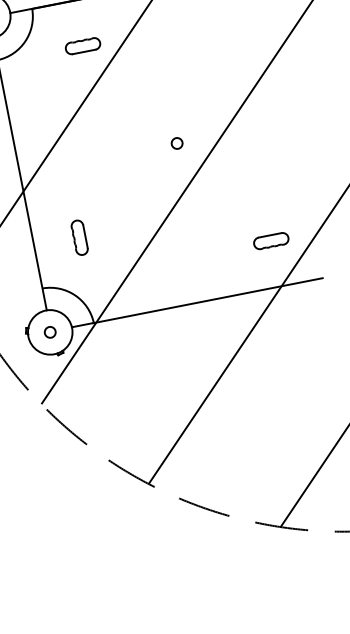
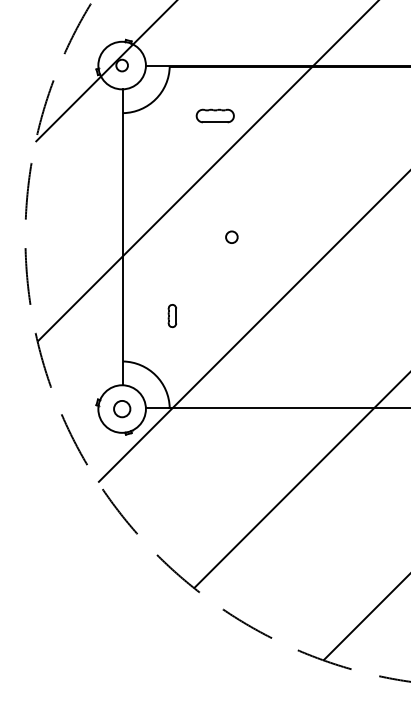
circle: (176, 142) -> (231, 236), moved
part: (79, 237) -> (172, 315), size x0.6
part: (271, 240) -> (372, 358), removed
circle: (49, 331) -> (121, 408), size x1.4

